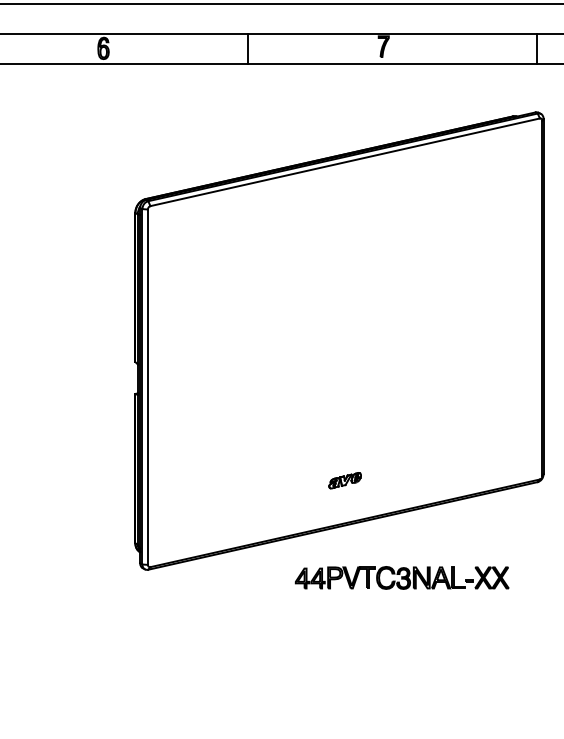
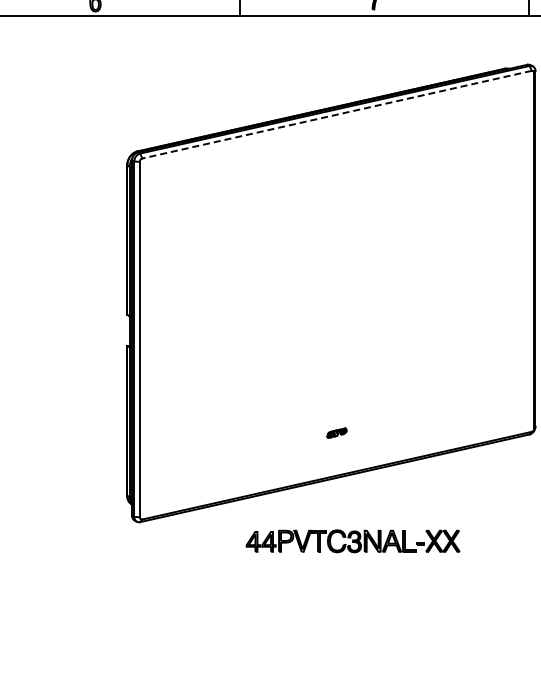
line: (345, 162) -> (337, 114), solid -> dashed
part: (344, 480) -> (336, 432), size x0.6
part: (401, 577) -> (352, 540), moved

